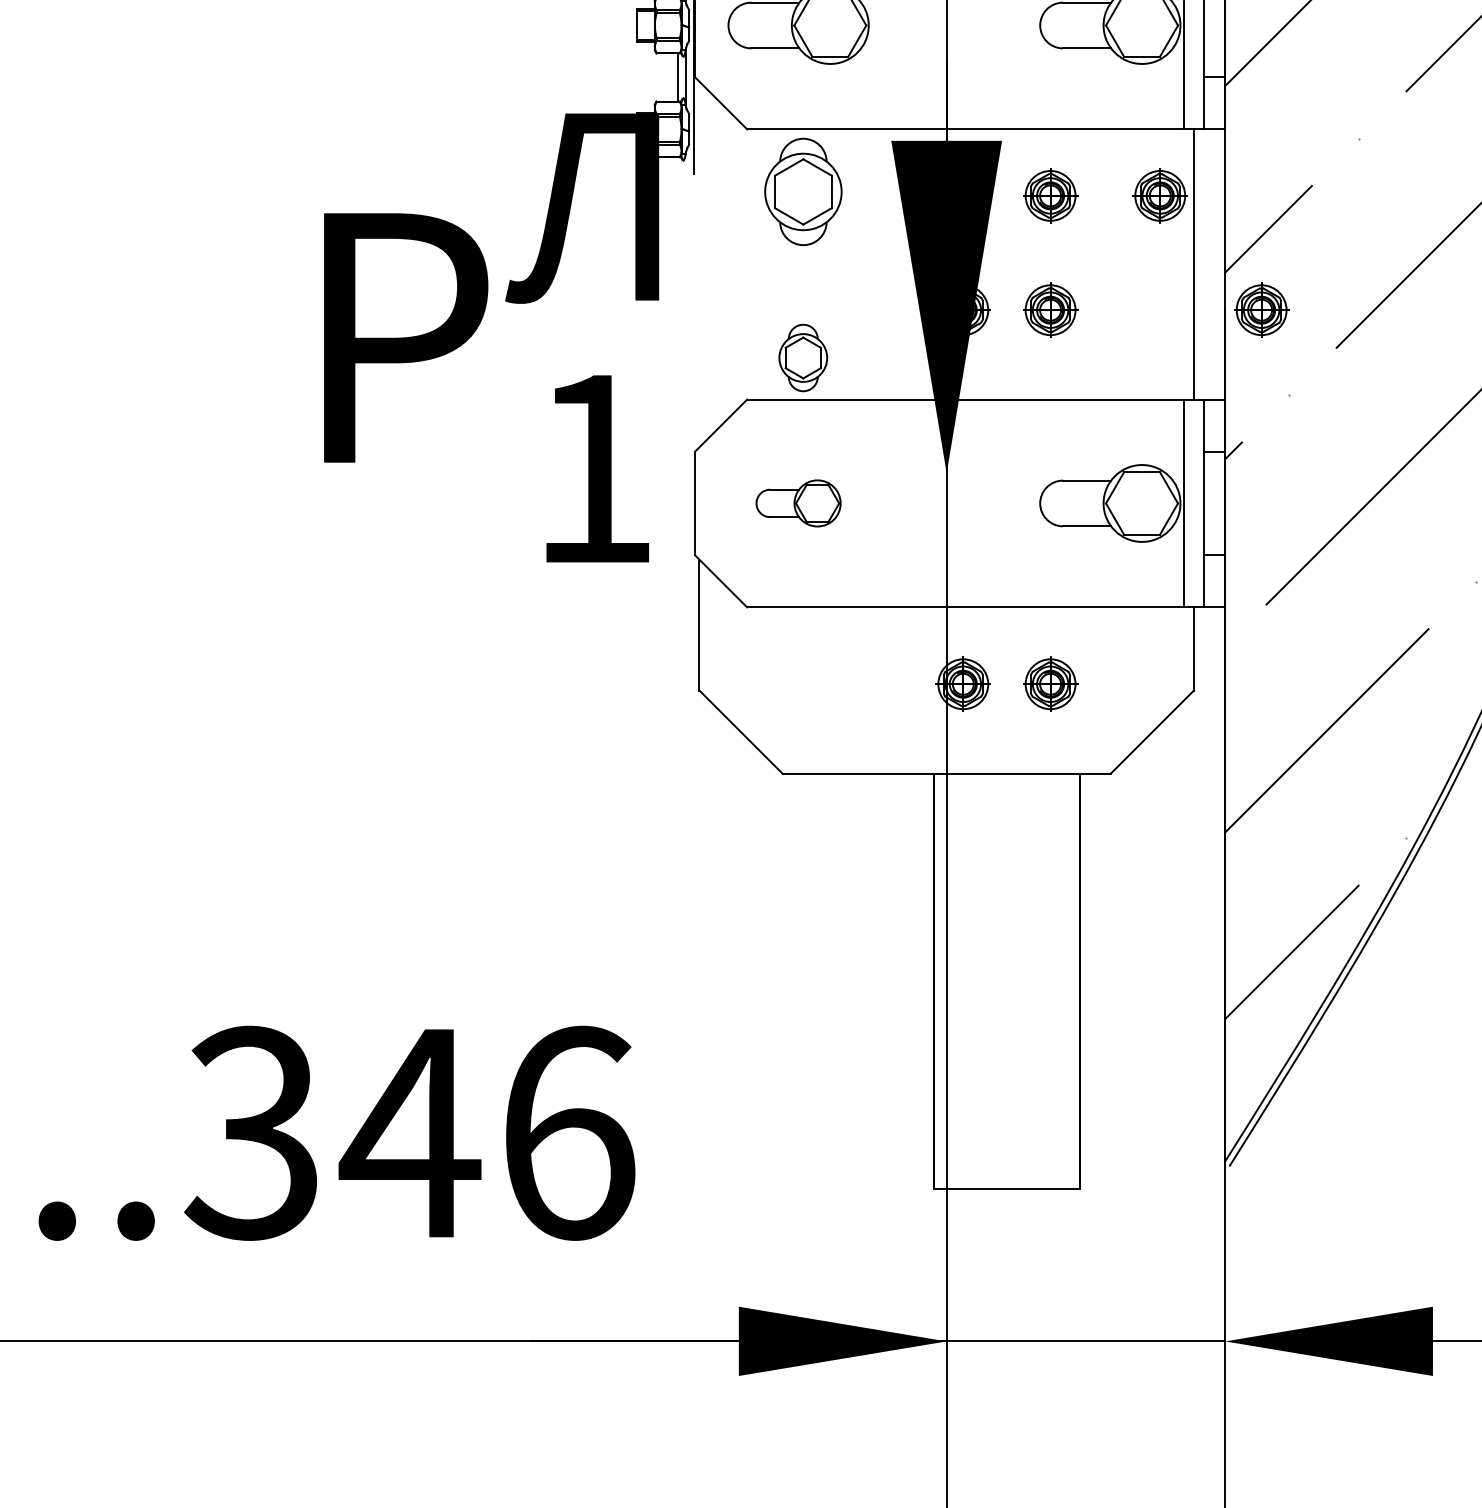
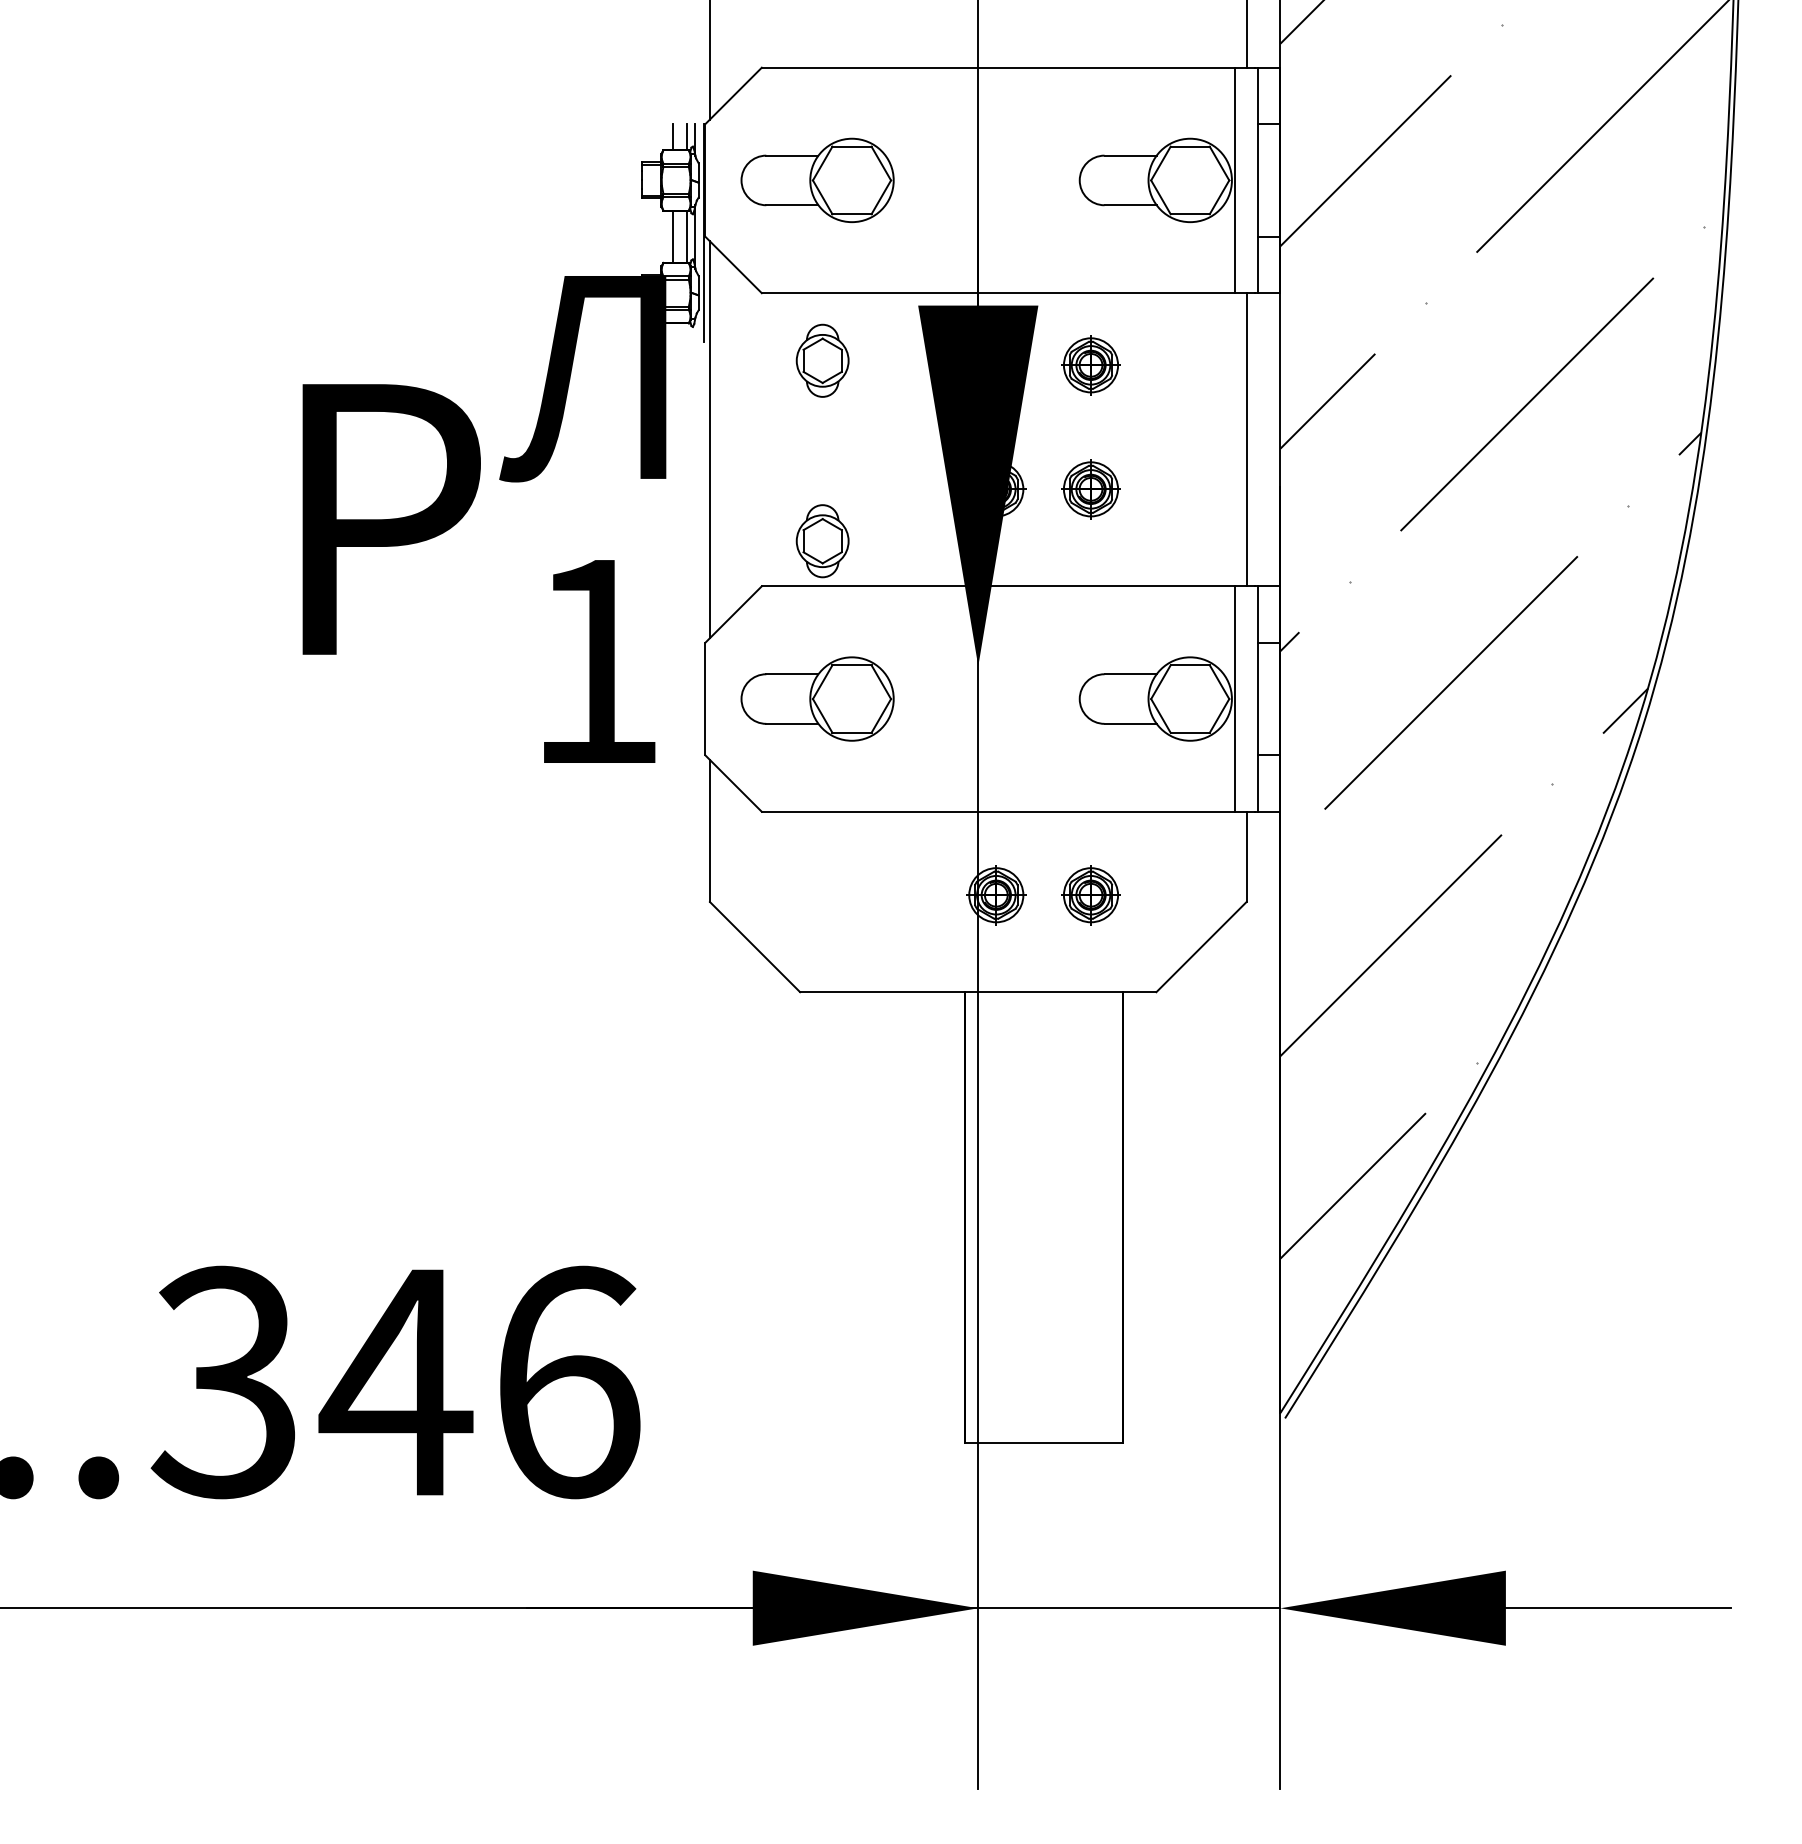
line: (665, 77) -> (673, 236), added
part: (803, 191) -> (822, 360), size x0.62
part: (1159, 196) -> (1209, 365), removed
line: (698, 264) -> (709, 439), added
part: (1261, 310) -> (1319, 489), removed
part: (798, 502) -> (817, 698), size x1.67

